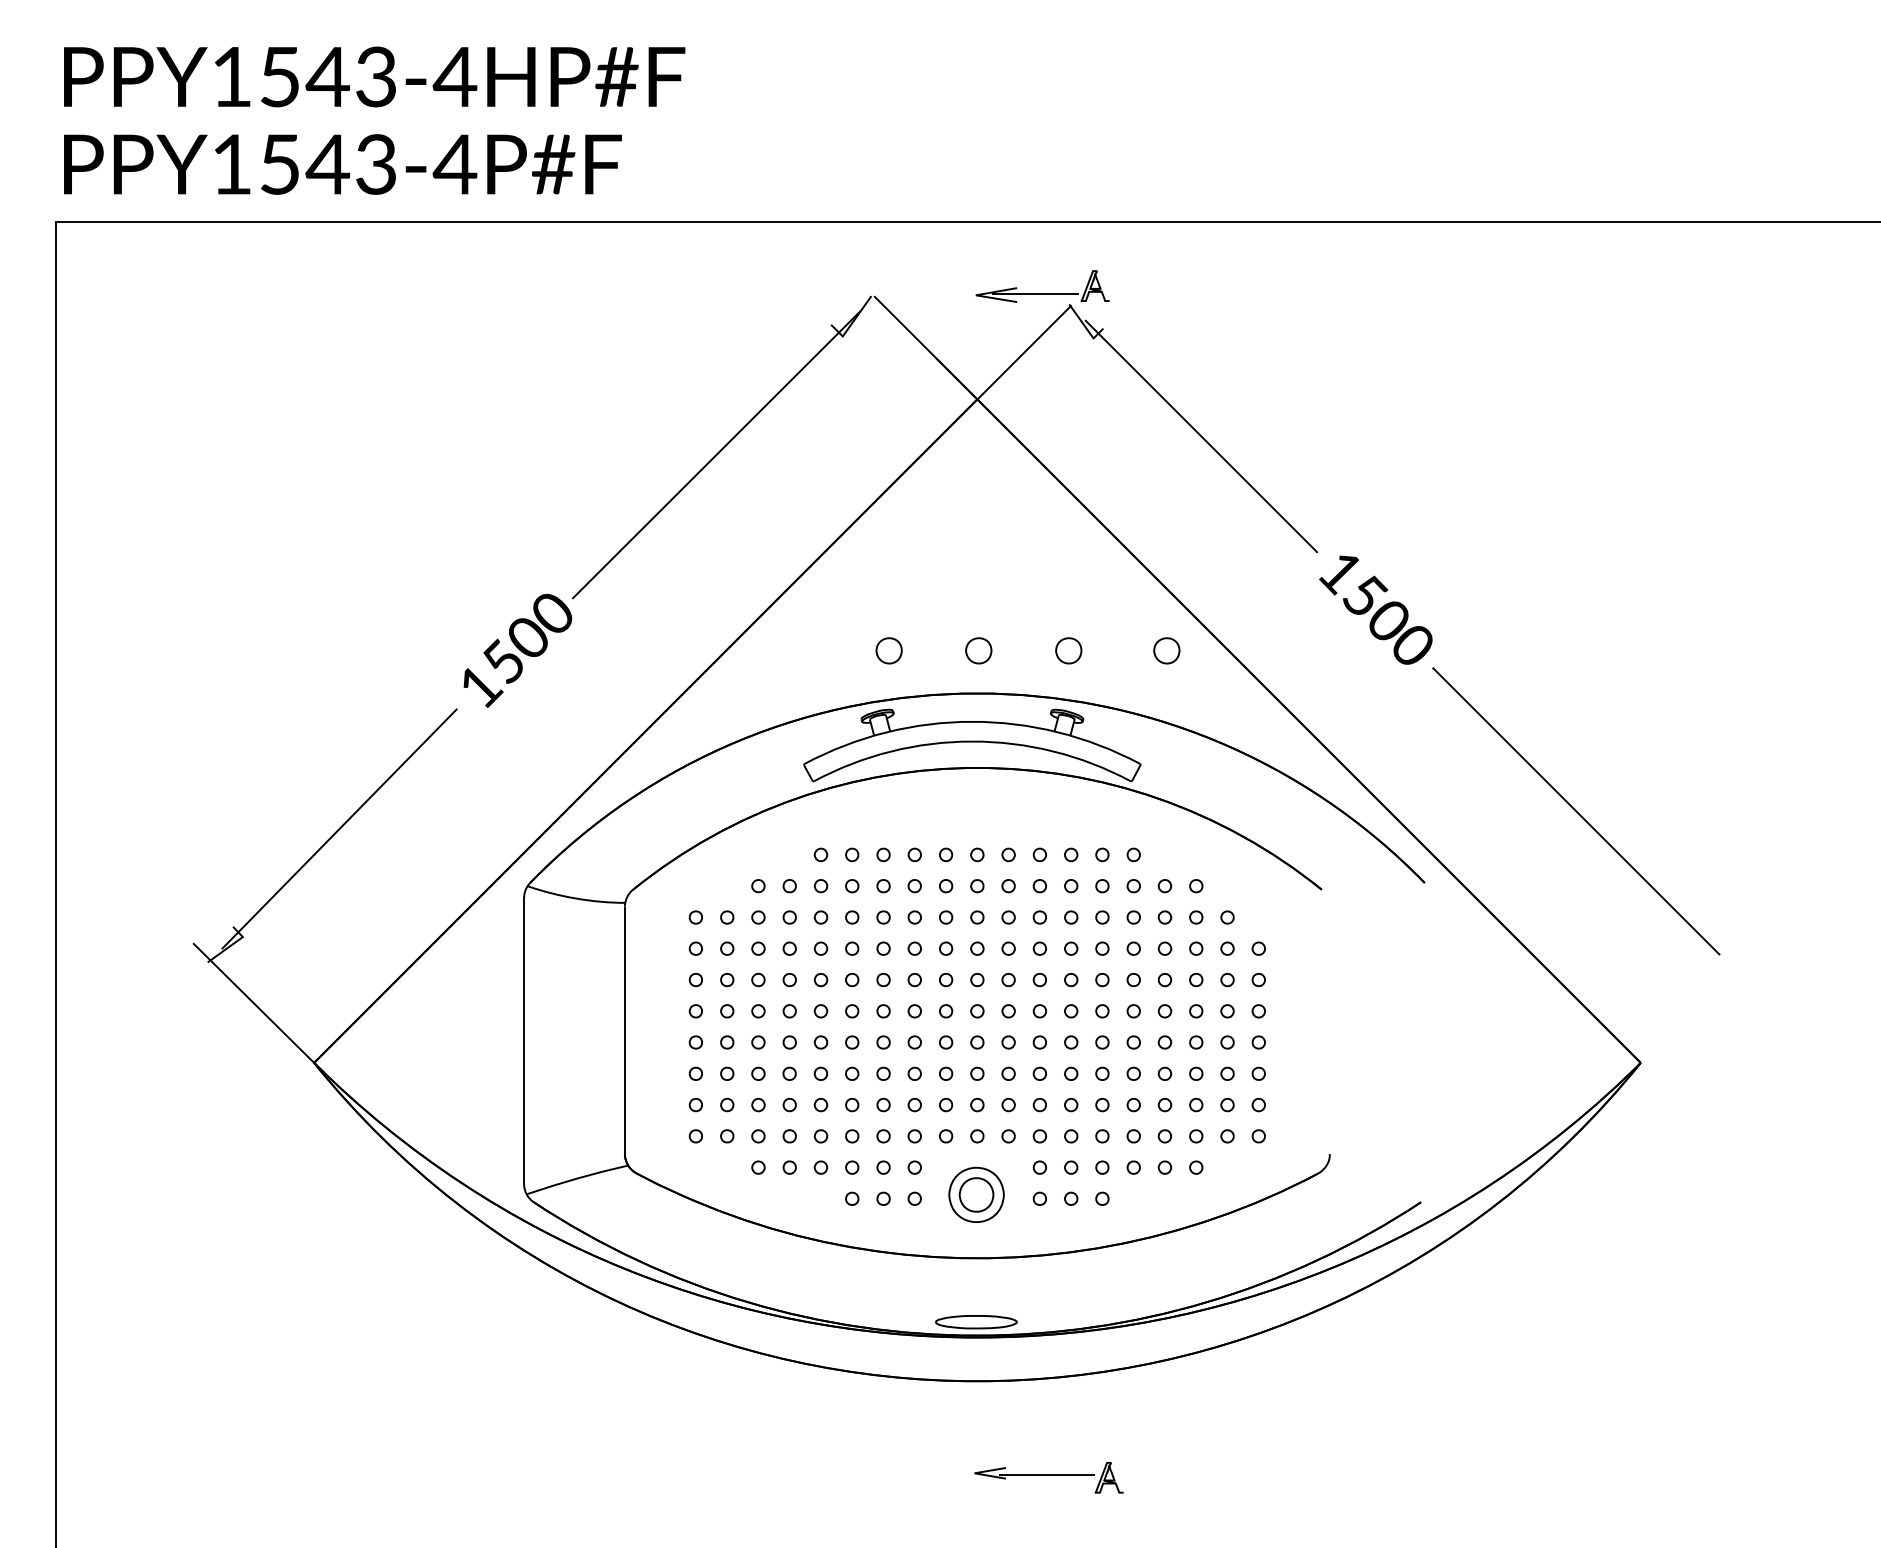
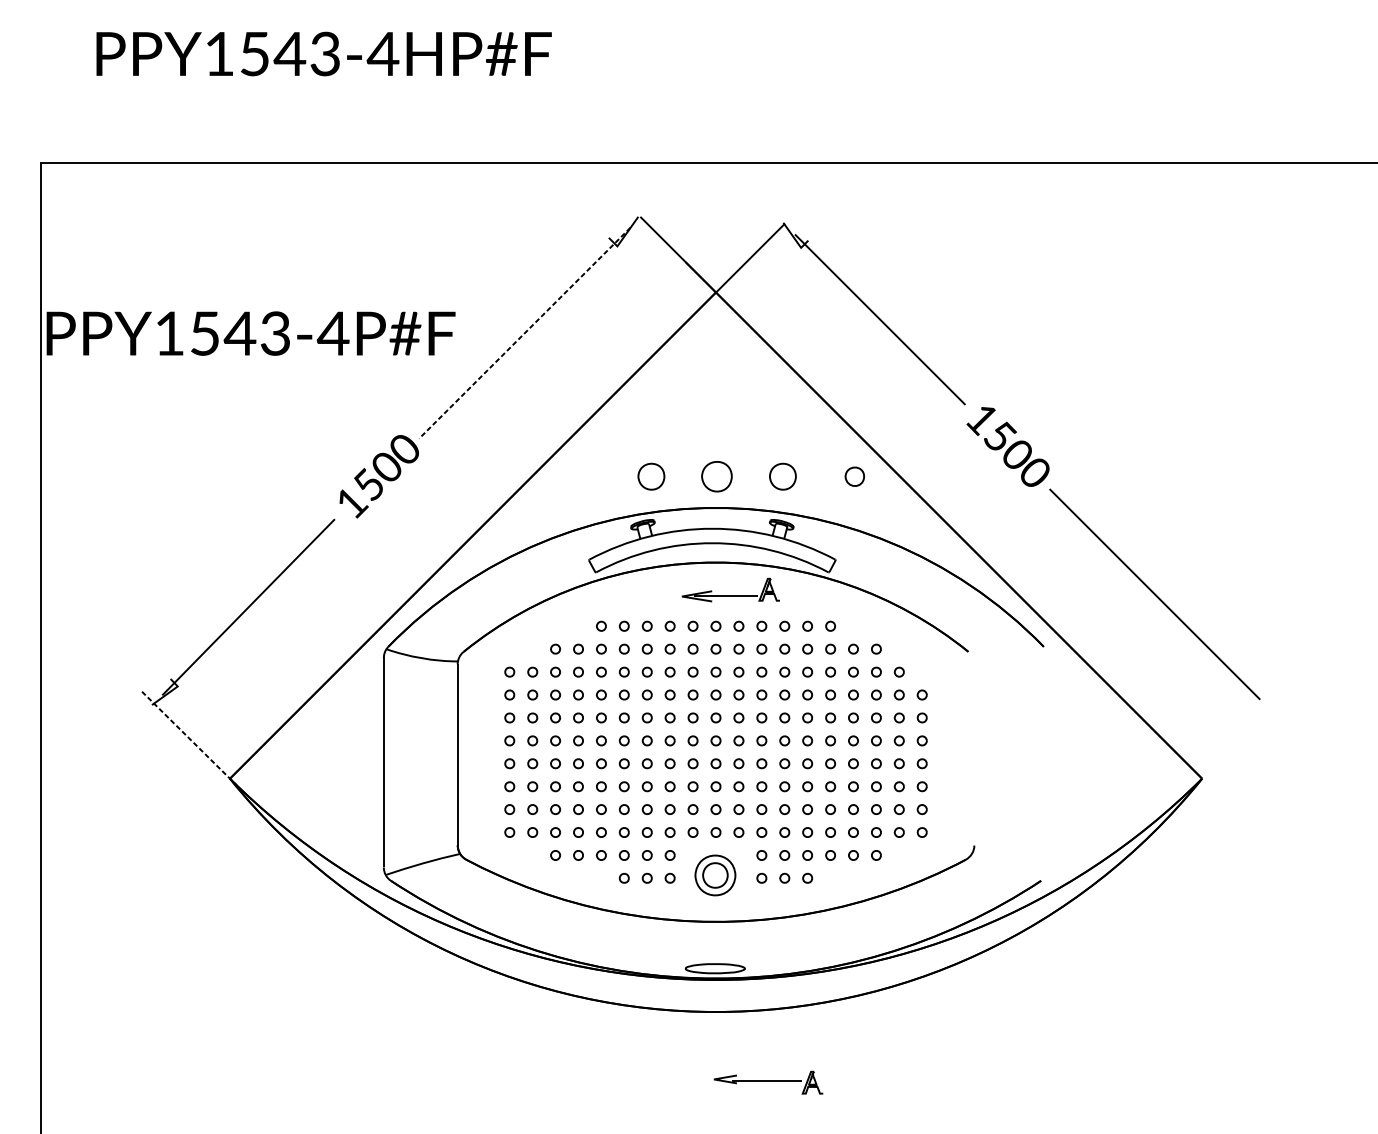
text: (374, 76) -> (324, 53), moved
text: (342, 164) -> (250, 333), moved
part: (1042, 293) -> (730, 595), moved
line: (716, 454) -> (524, 332), solid -> dashed
part: (888, 650) -> (650, 476), size x1.4
part: (978, 650) -> (716, 476), size x1.6
part: (1068, 650) -> (782, 476), size x1.4
line: (258, 1007) -> (189, 738), solid -> dashed

